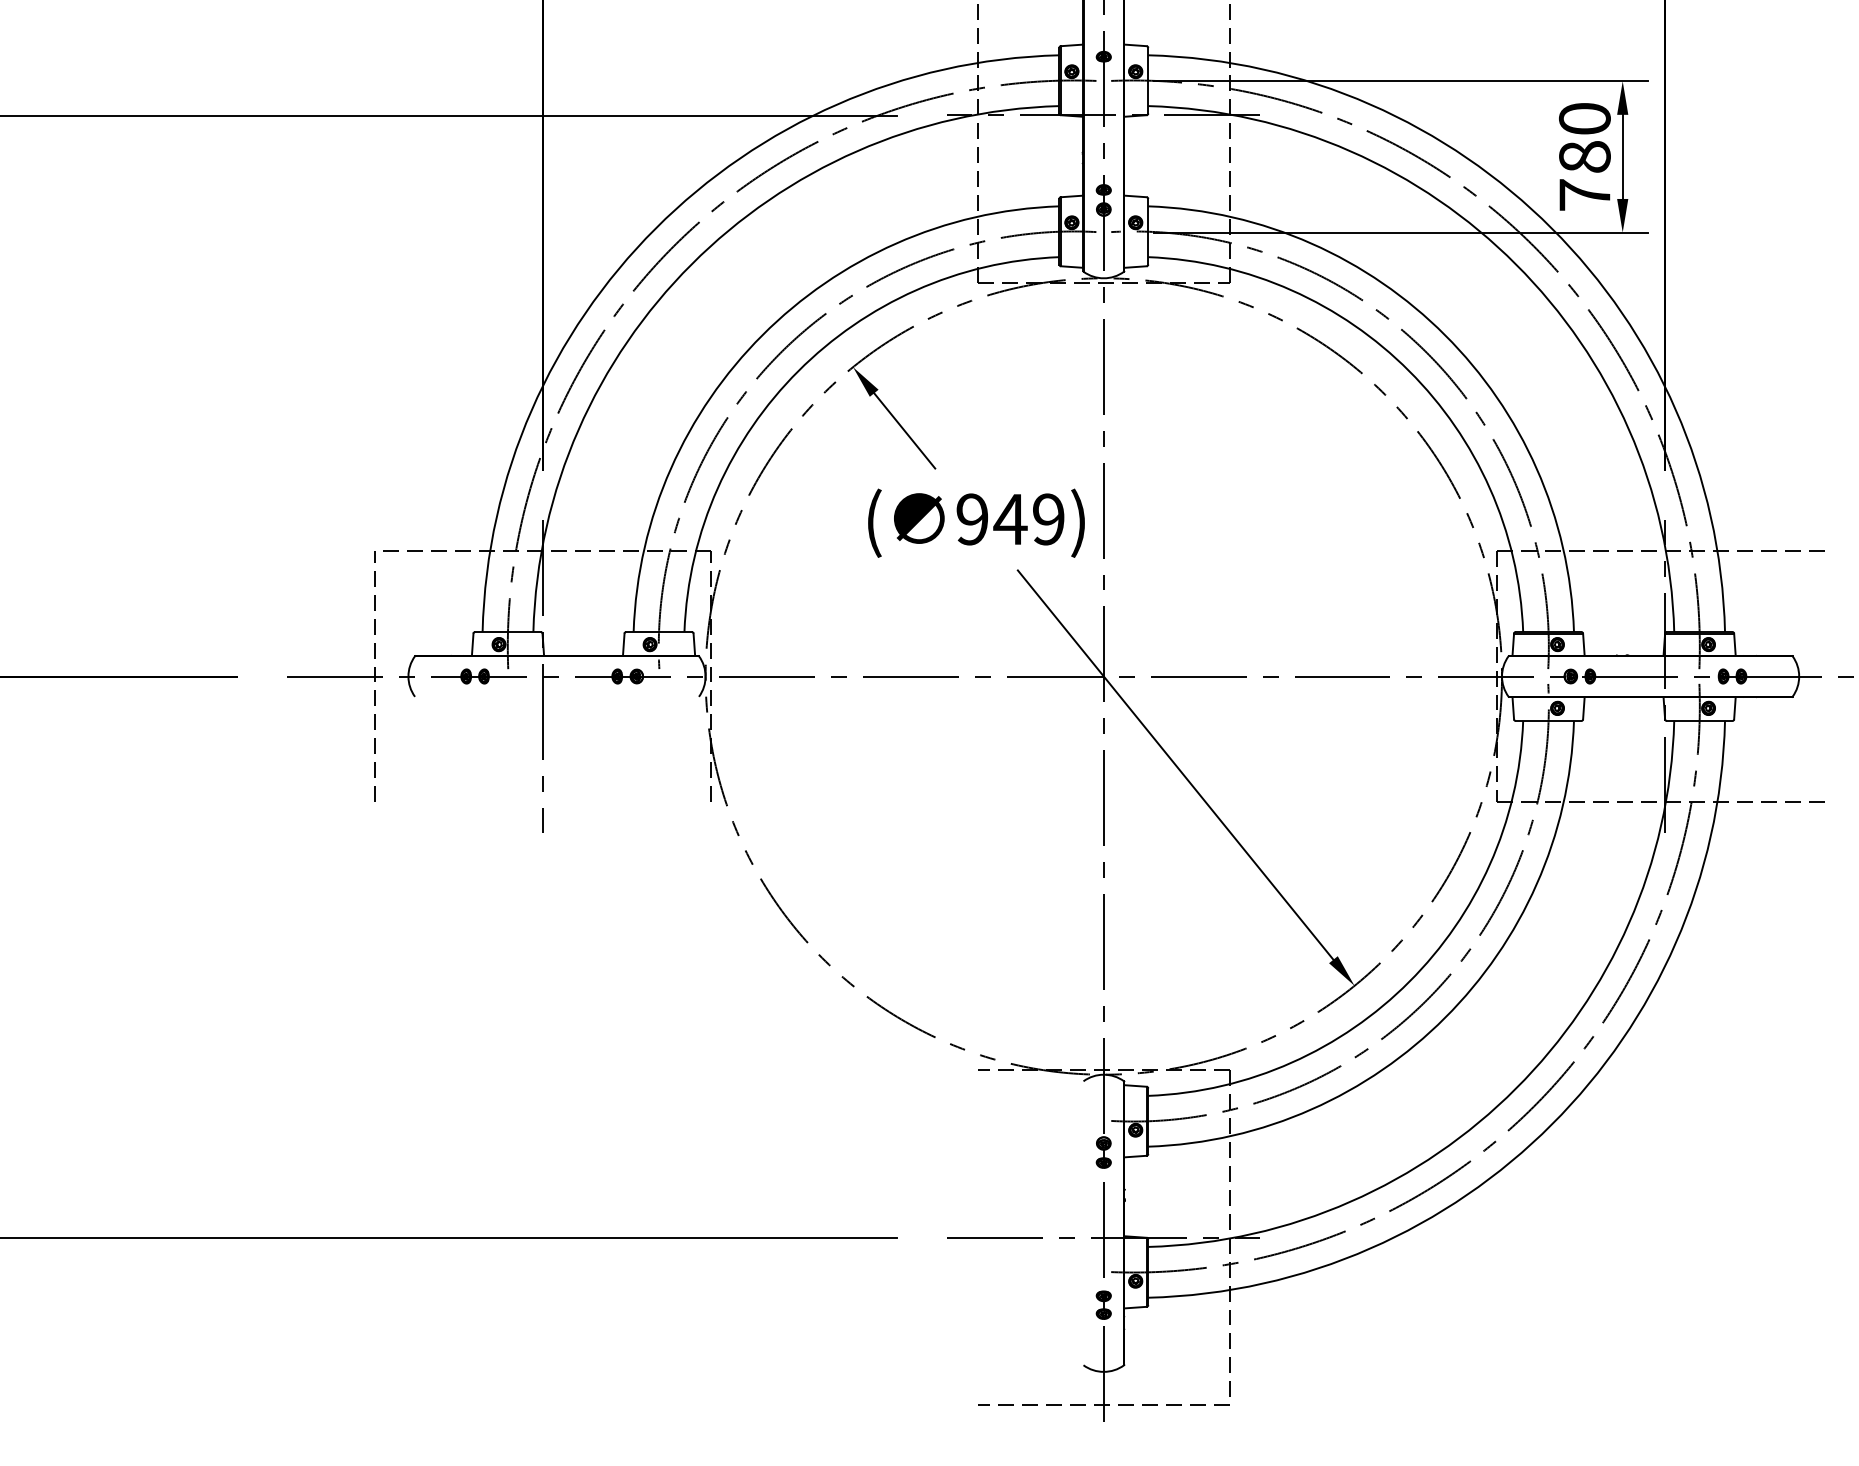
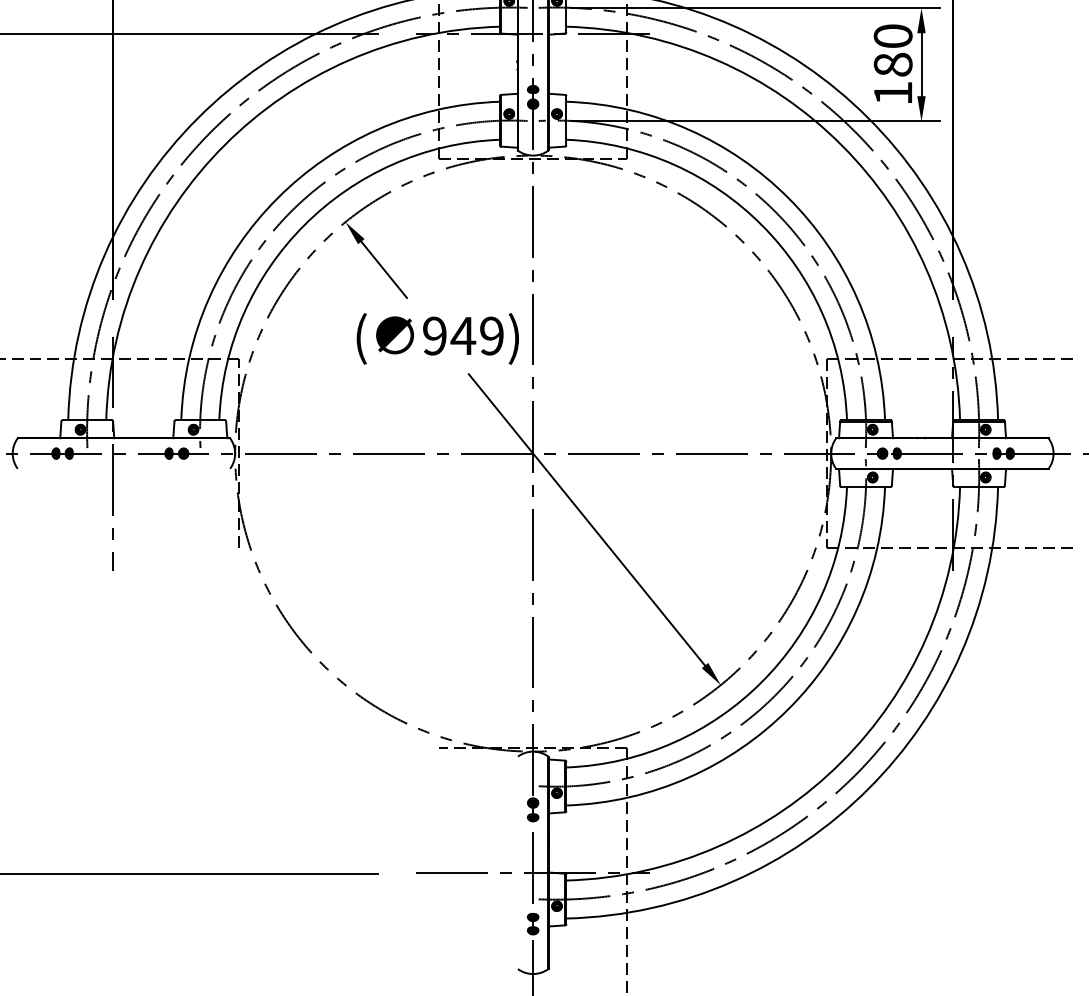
text: (1584, 194) -> (892, 92), 780 -> 180

